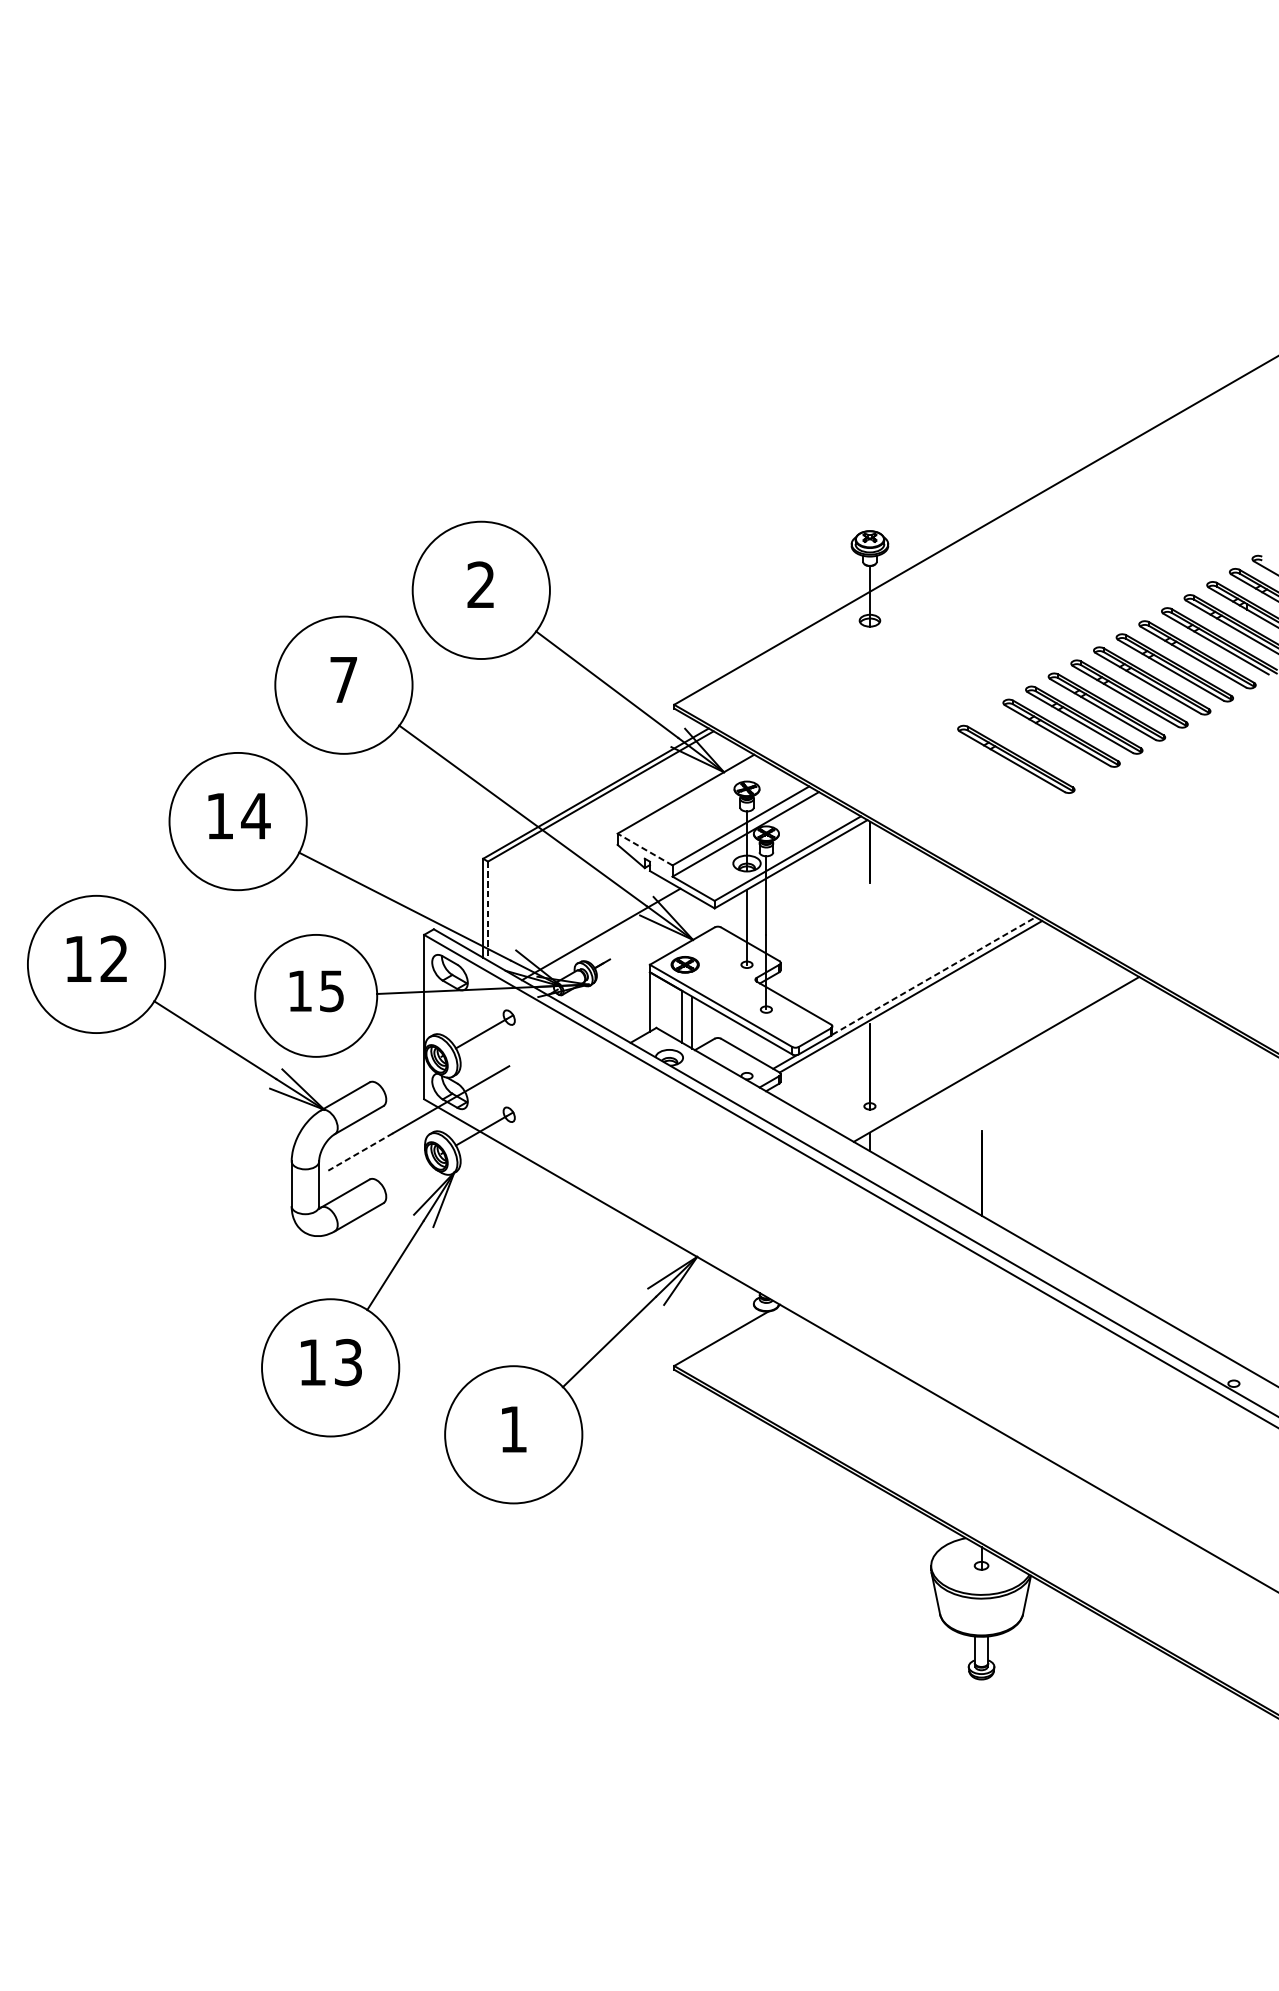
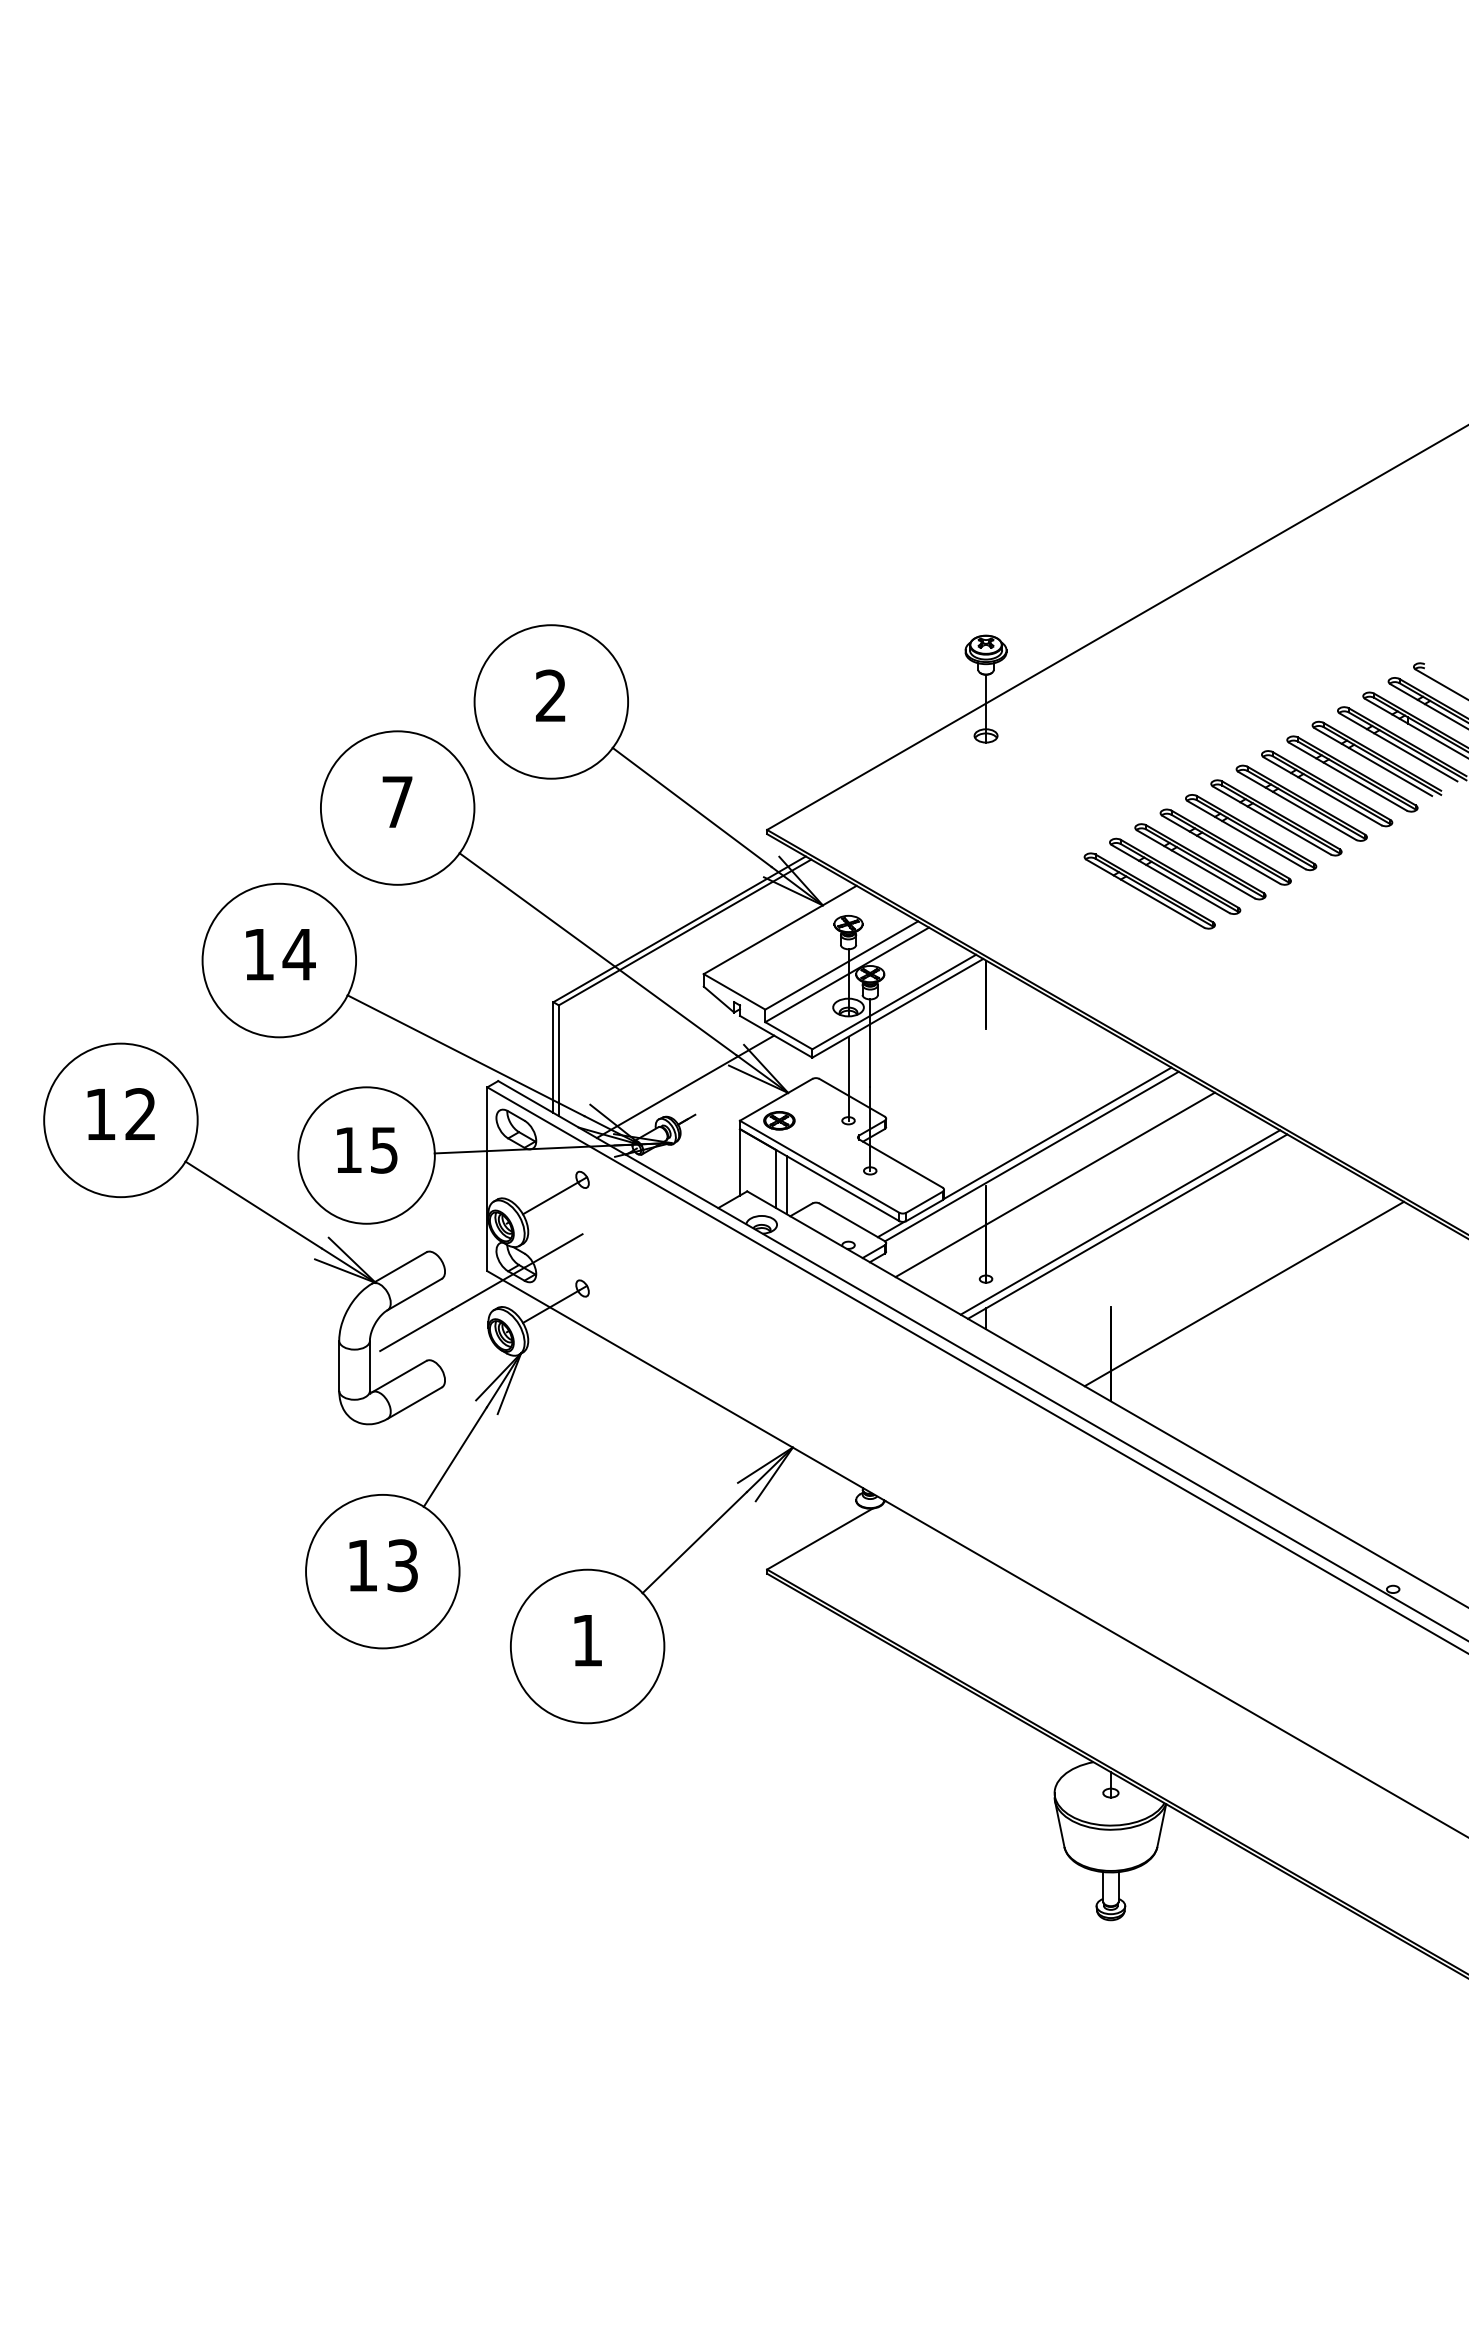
part: (1039, 745) -> (1175, 875), added
line: (645, 849) -> (734, 991), dashed -> solid
line: (487, 911) -> (558, 1061), dashed -> solid
line: (934, 976) -> (1058, 1133), dashed -> solid
line: (931, 1021) -> (1054, 1184), added
line: (990, 1055) -> (1120, 1222), added
line: (1101, 1119) -> (1244, 1293), added
line: (360, 1152) -> (416, 1330), dashed -> solid

